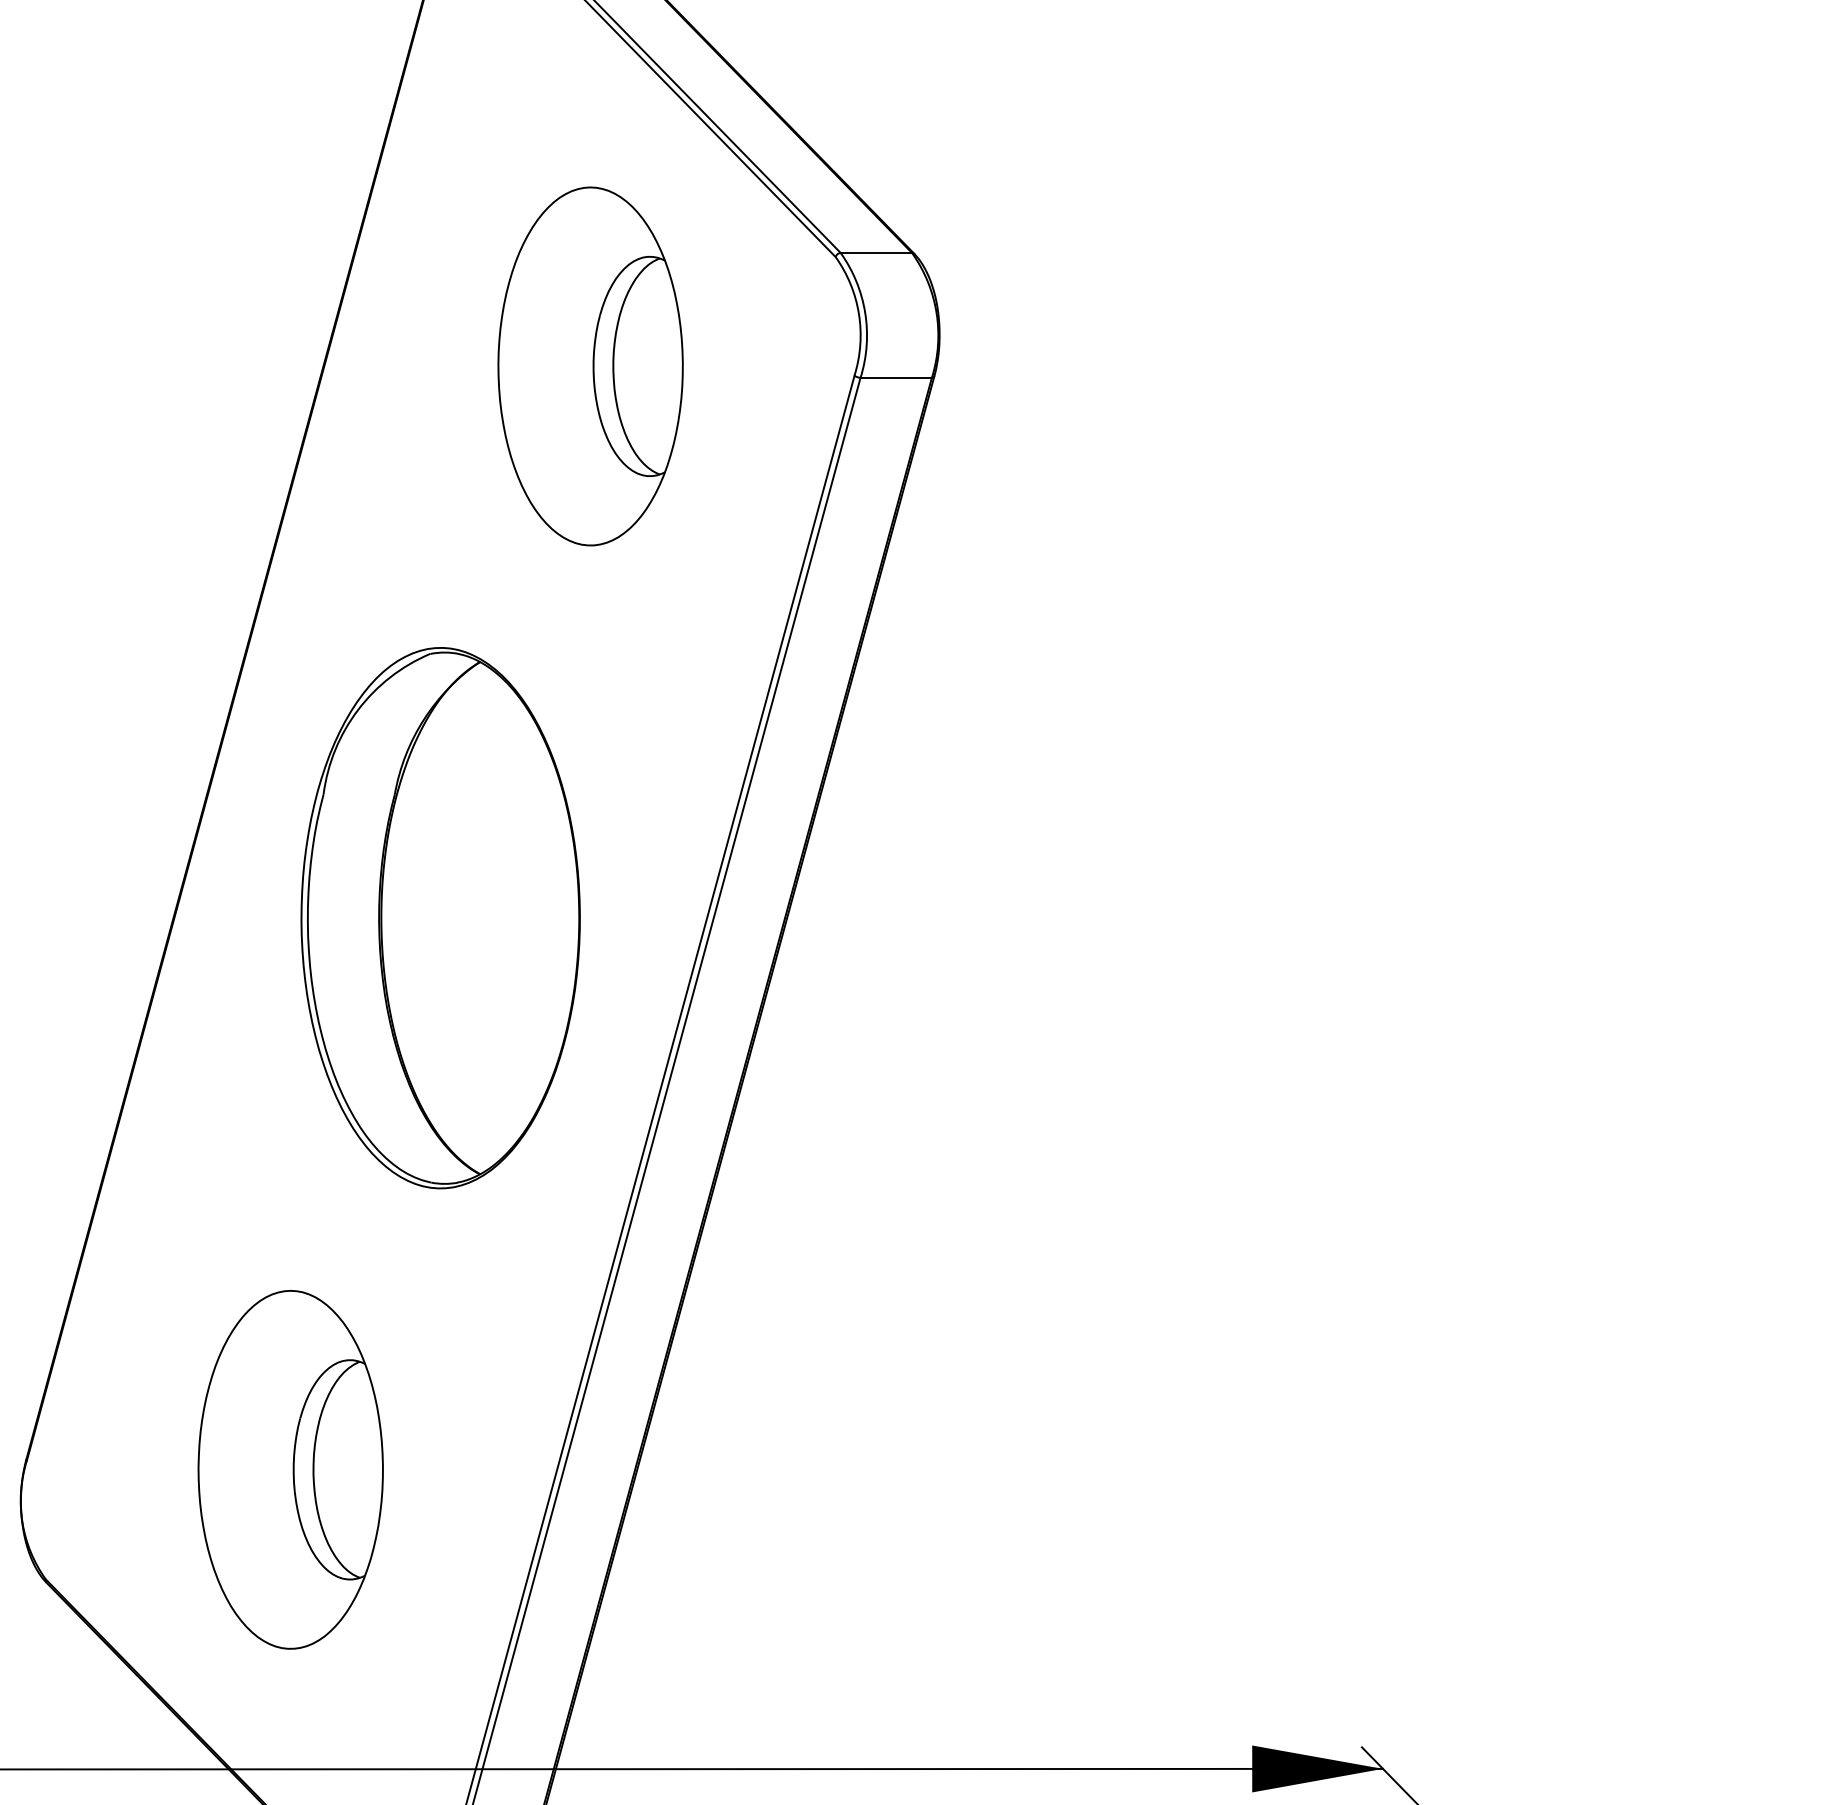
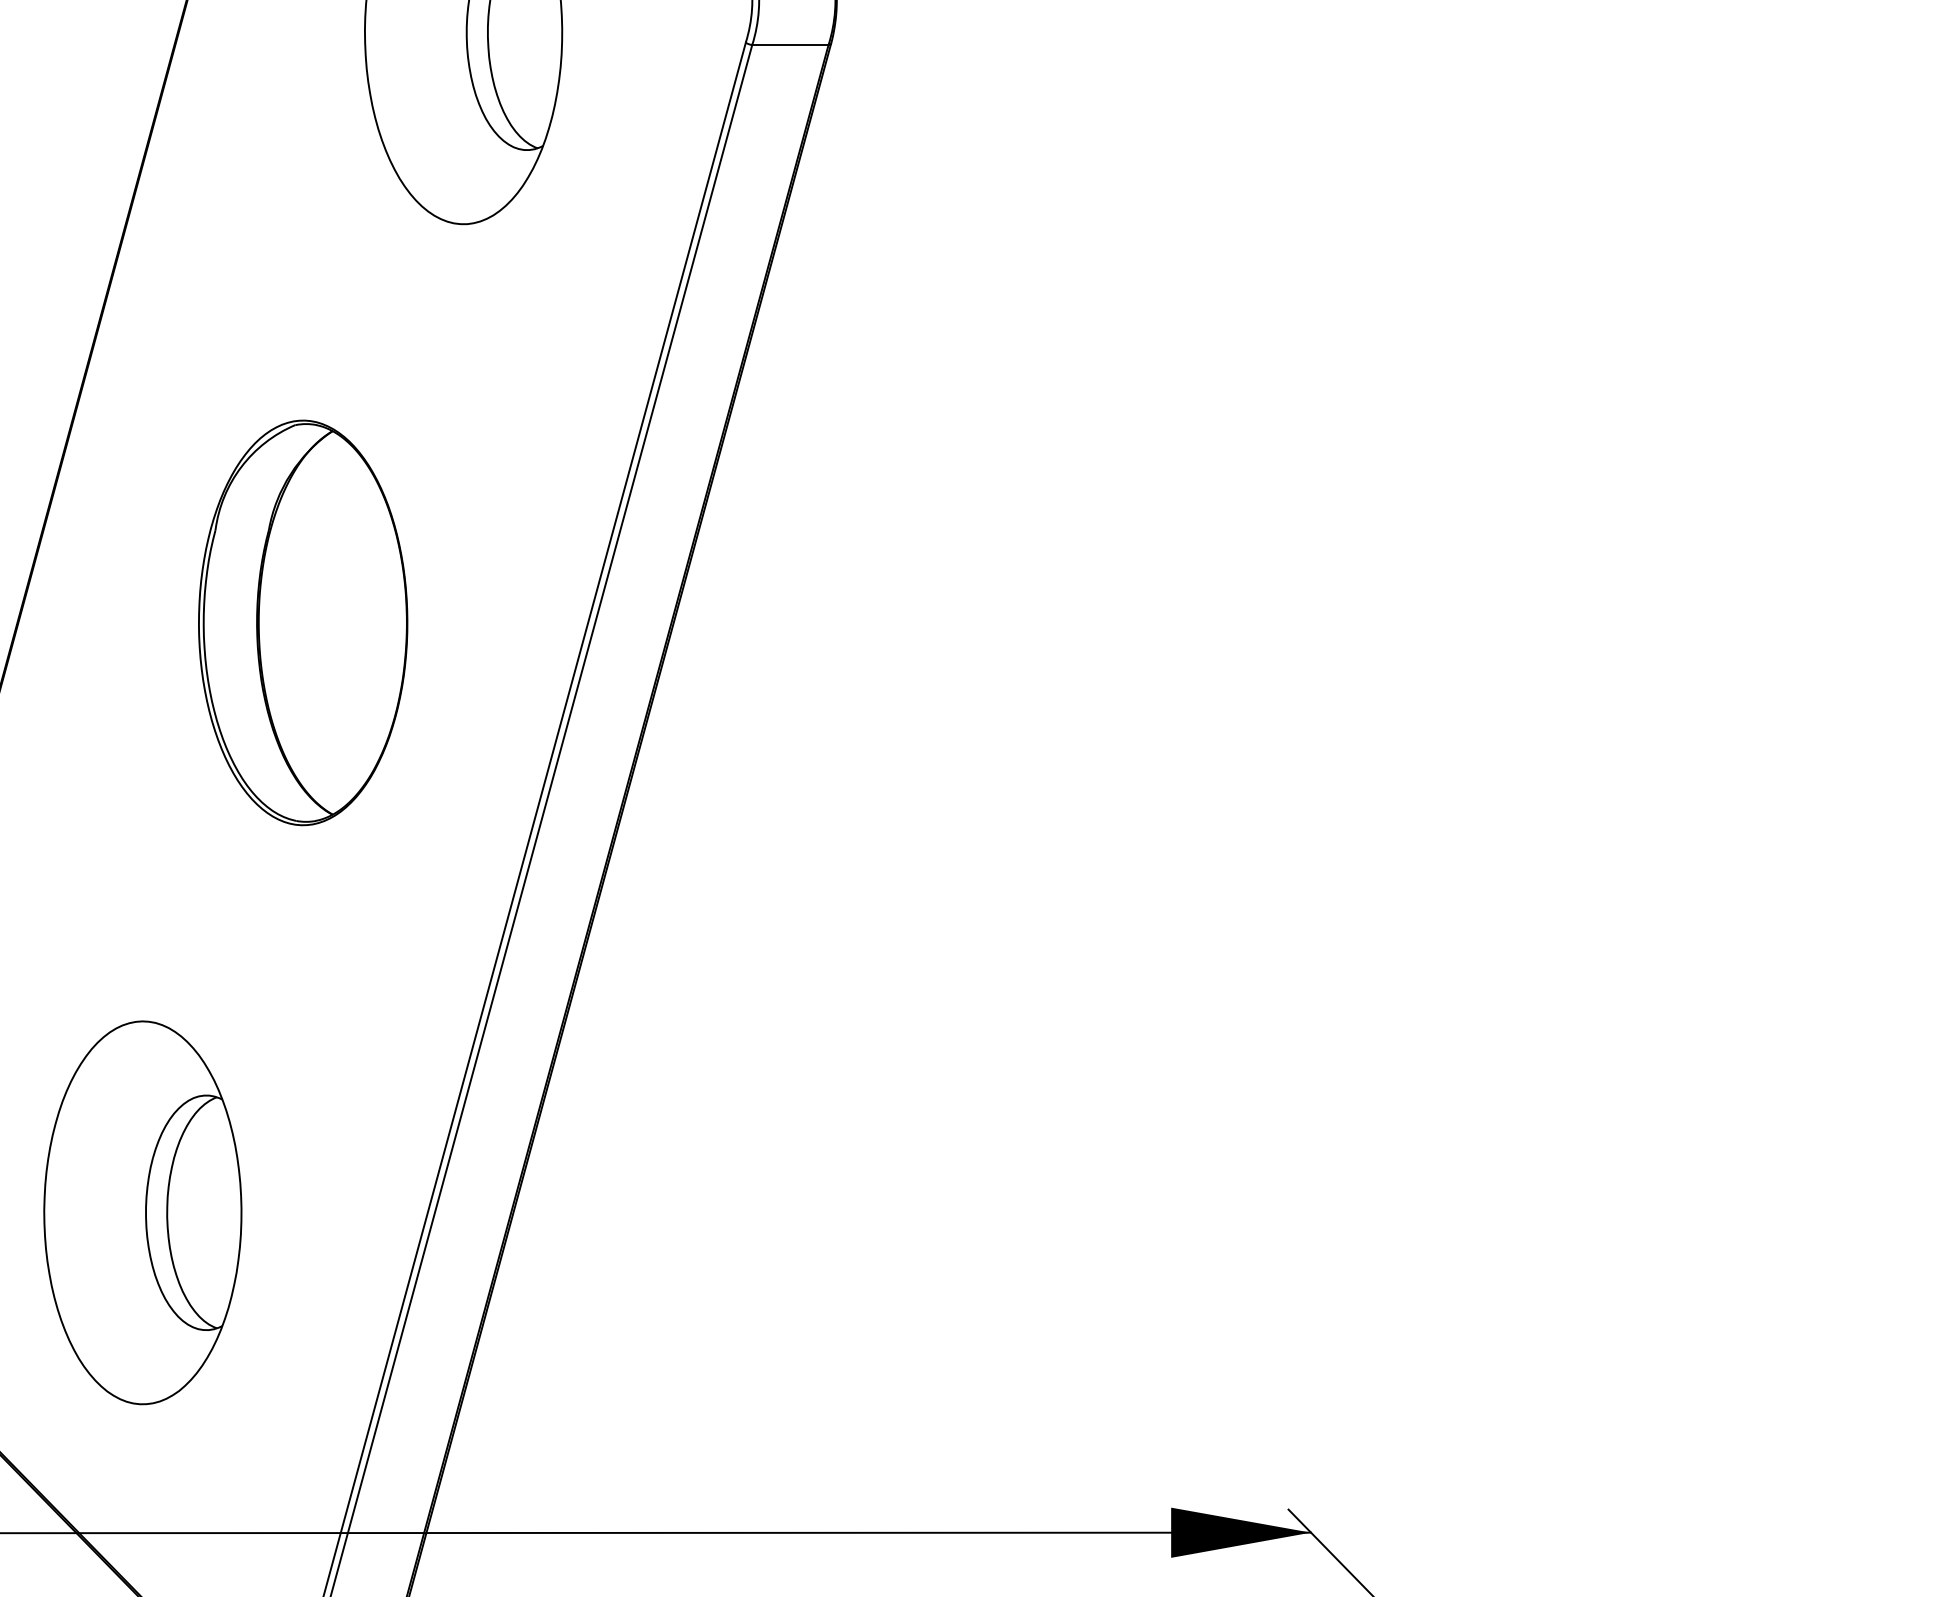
part: (440, 918) -> (303, 623), size x0.7

